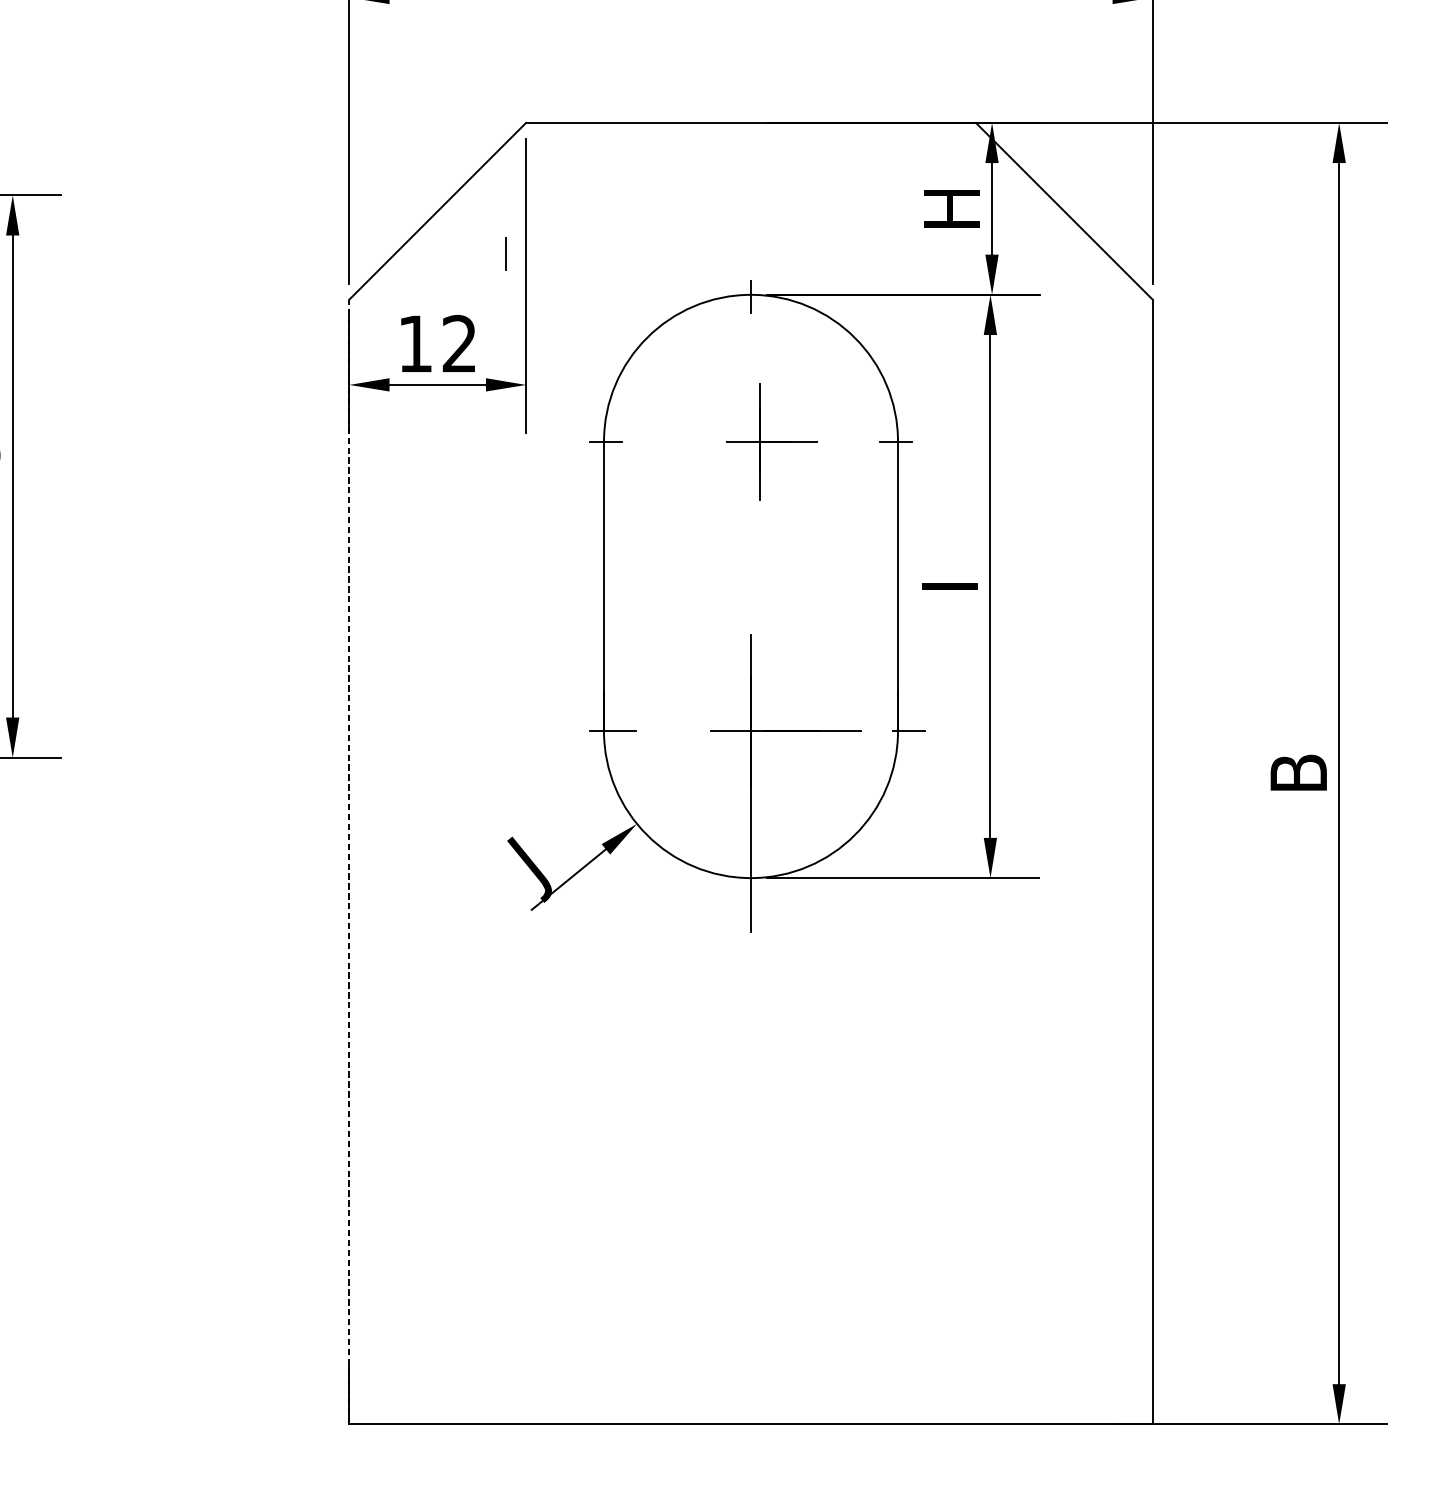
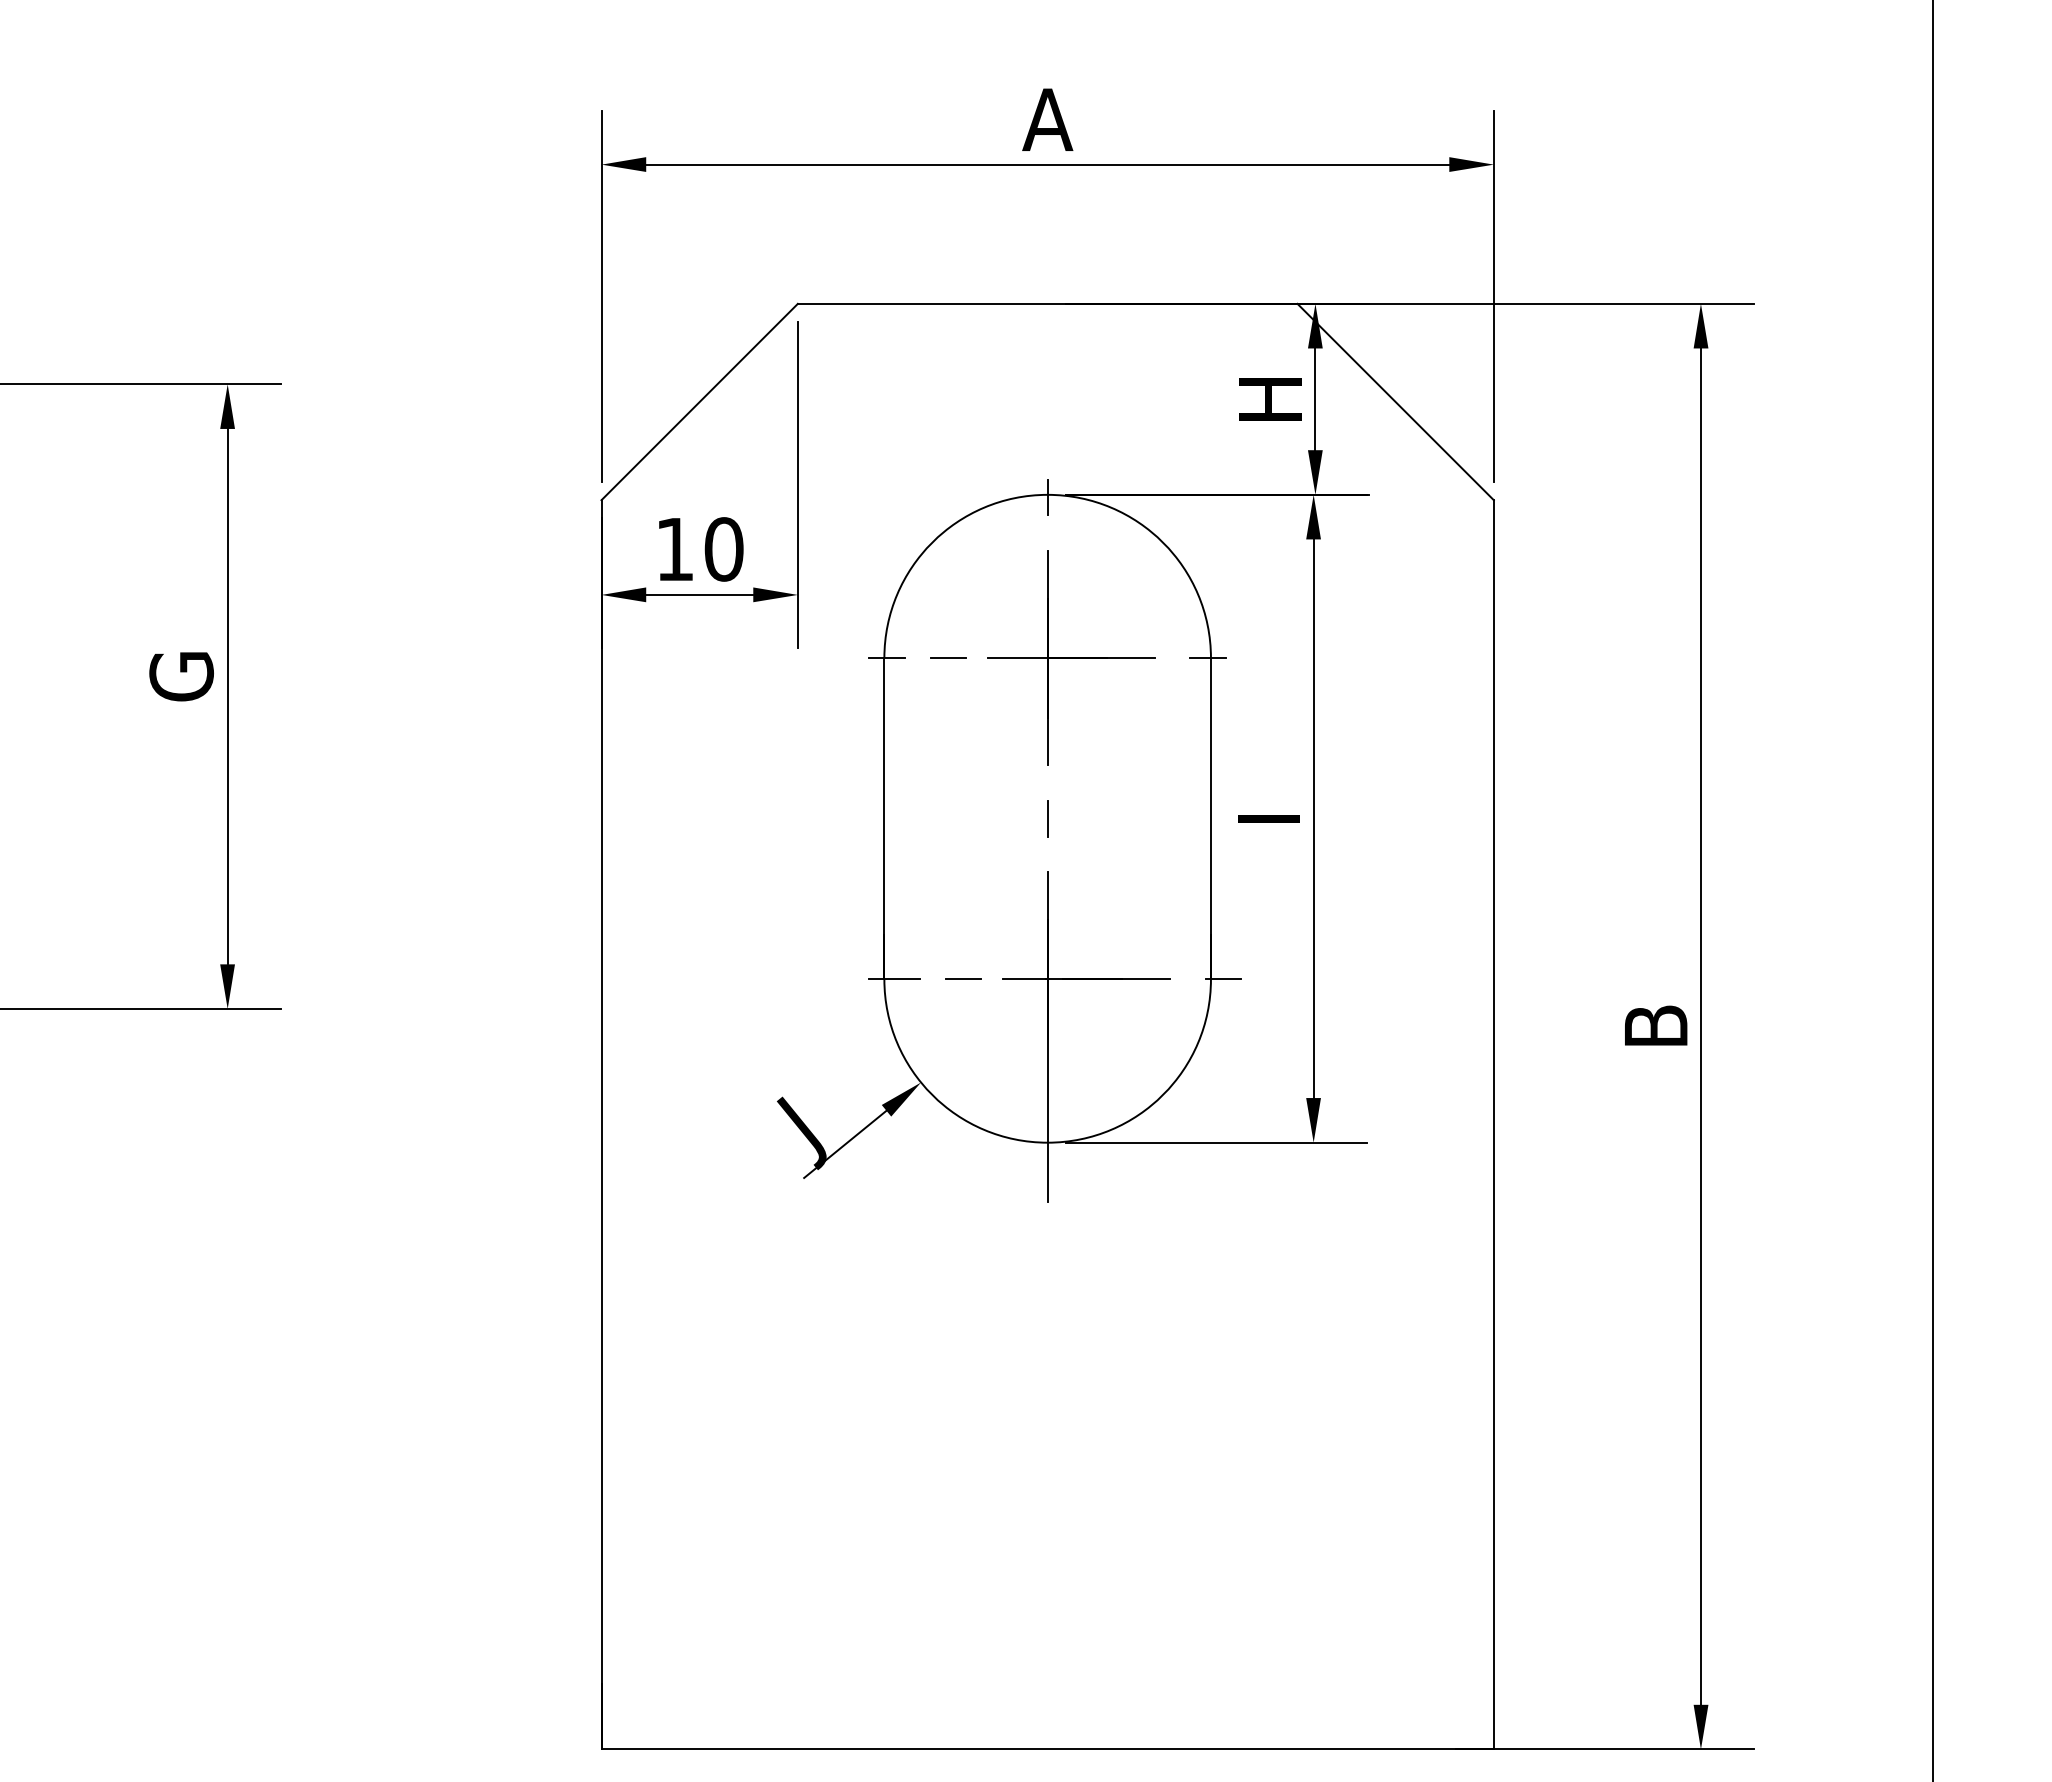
line: (505, 254) -> (1047, 818), moved
text: (459, 344) -> (723, 549), 12 -> 10
part: (772, 441) -> (1071, 657), size x1.67
line: (661, 442) -> (948, 658), added
line: (675, 731) -> (963, 979), added
line: (349, 861) -> (601, 1124), dashed -> solid

